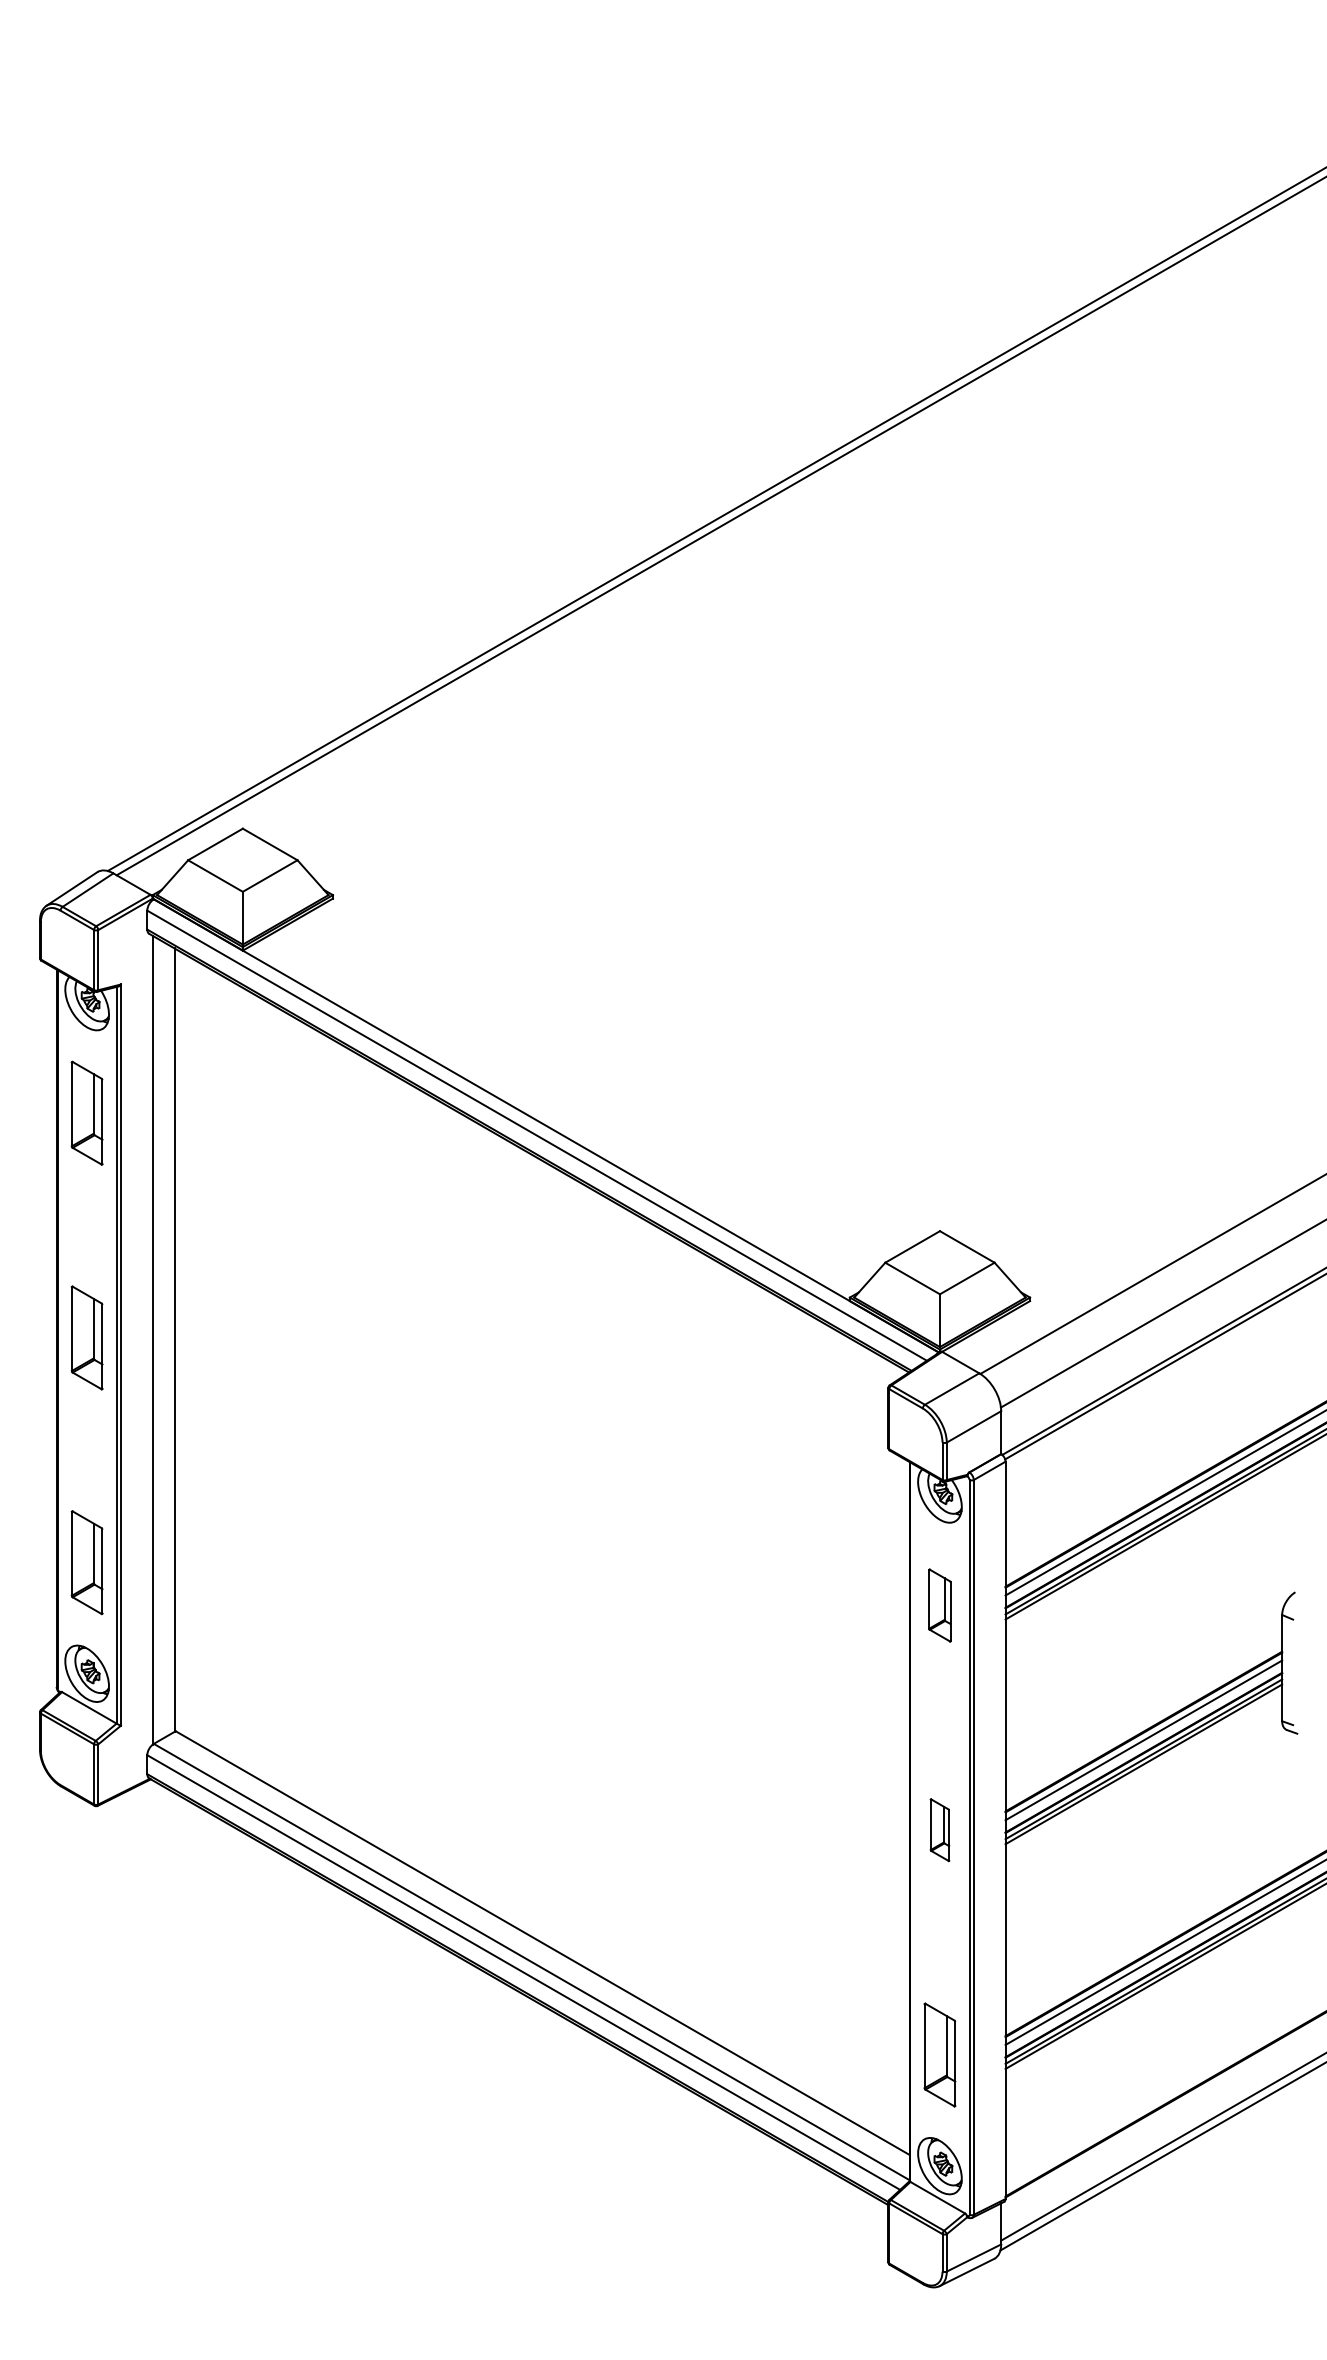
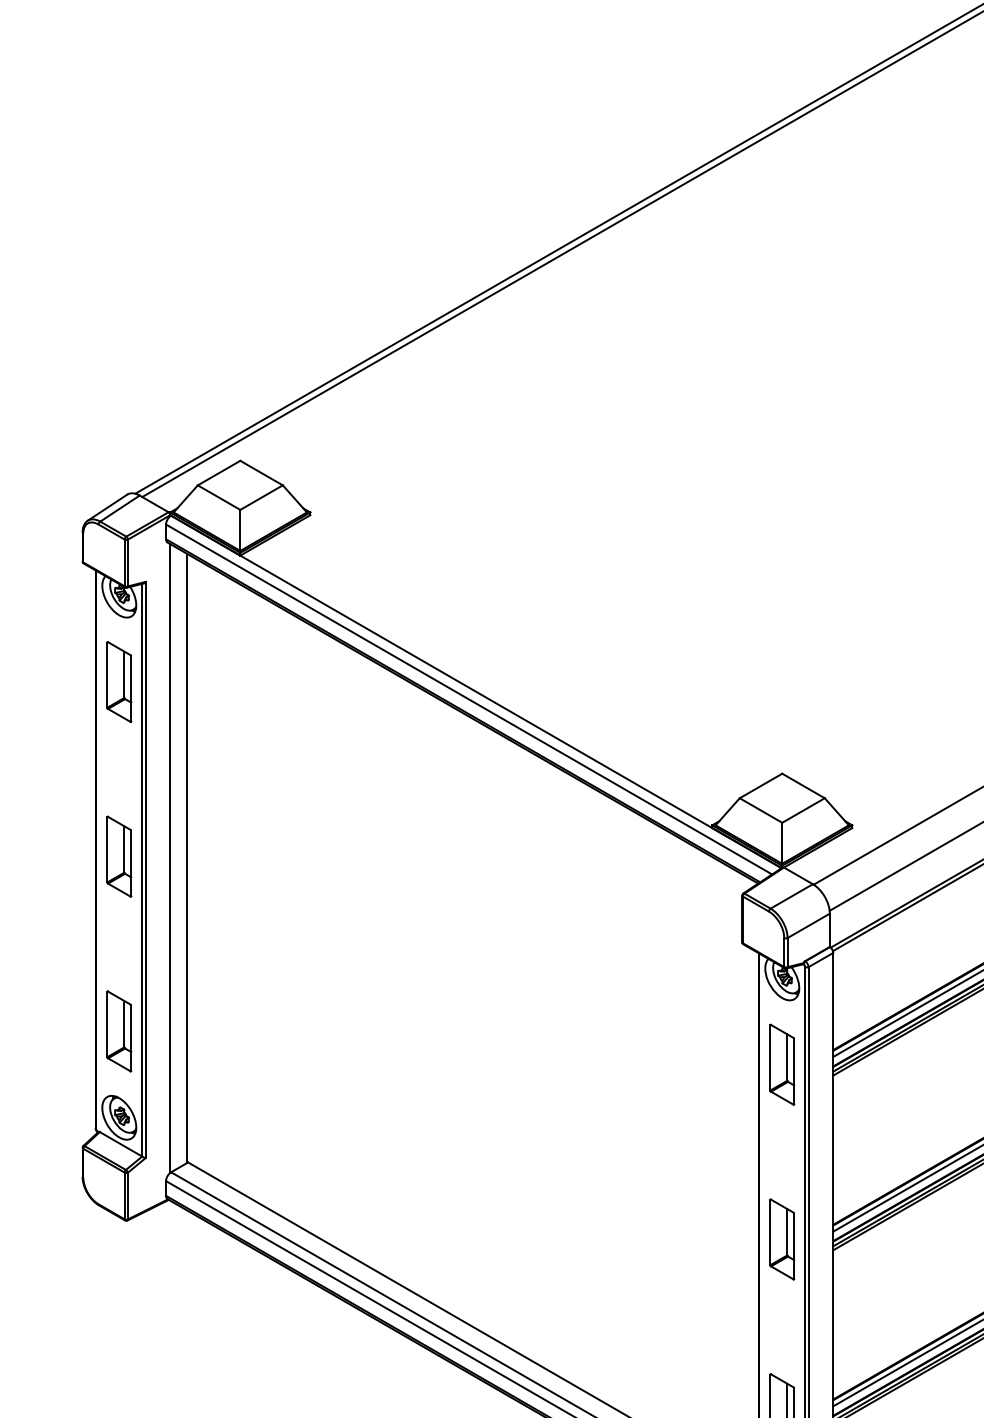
part: (939, 1605) -> (781, 1064), size x1.43
part: (939, 1829) -> (781, 1238), size x1.67

